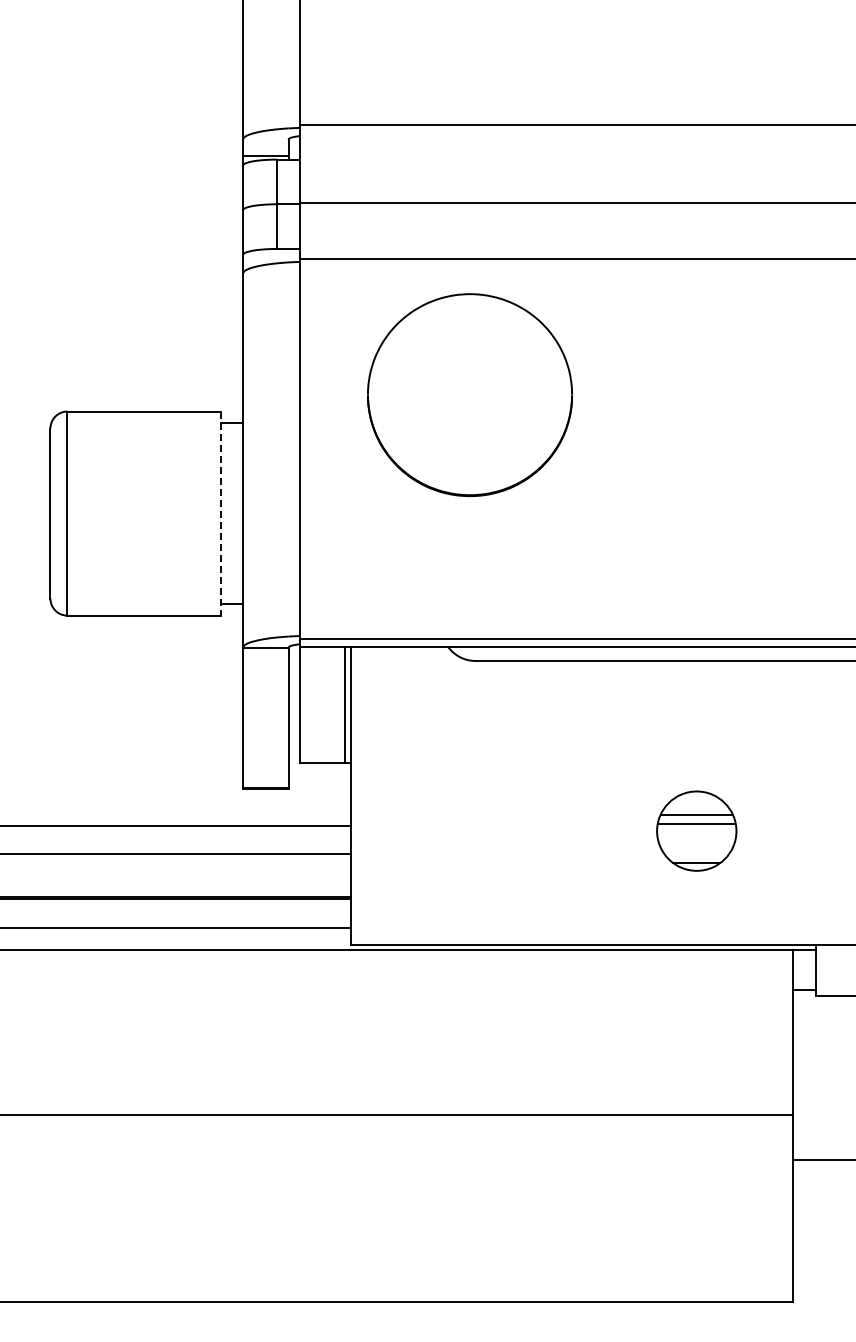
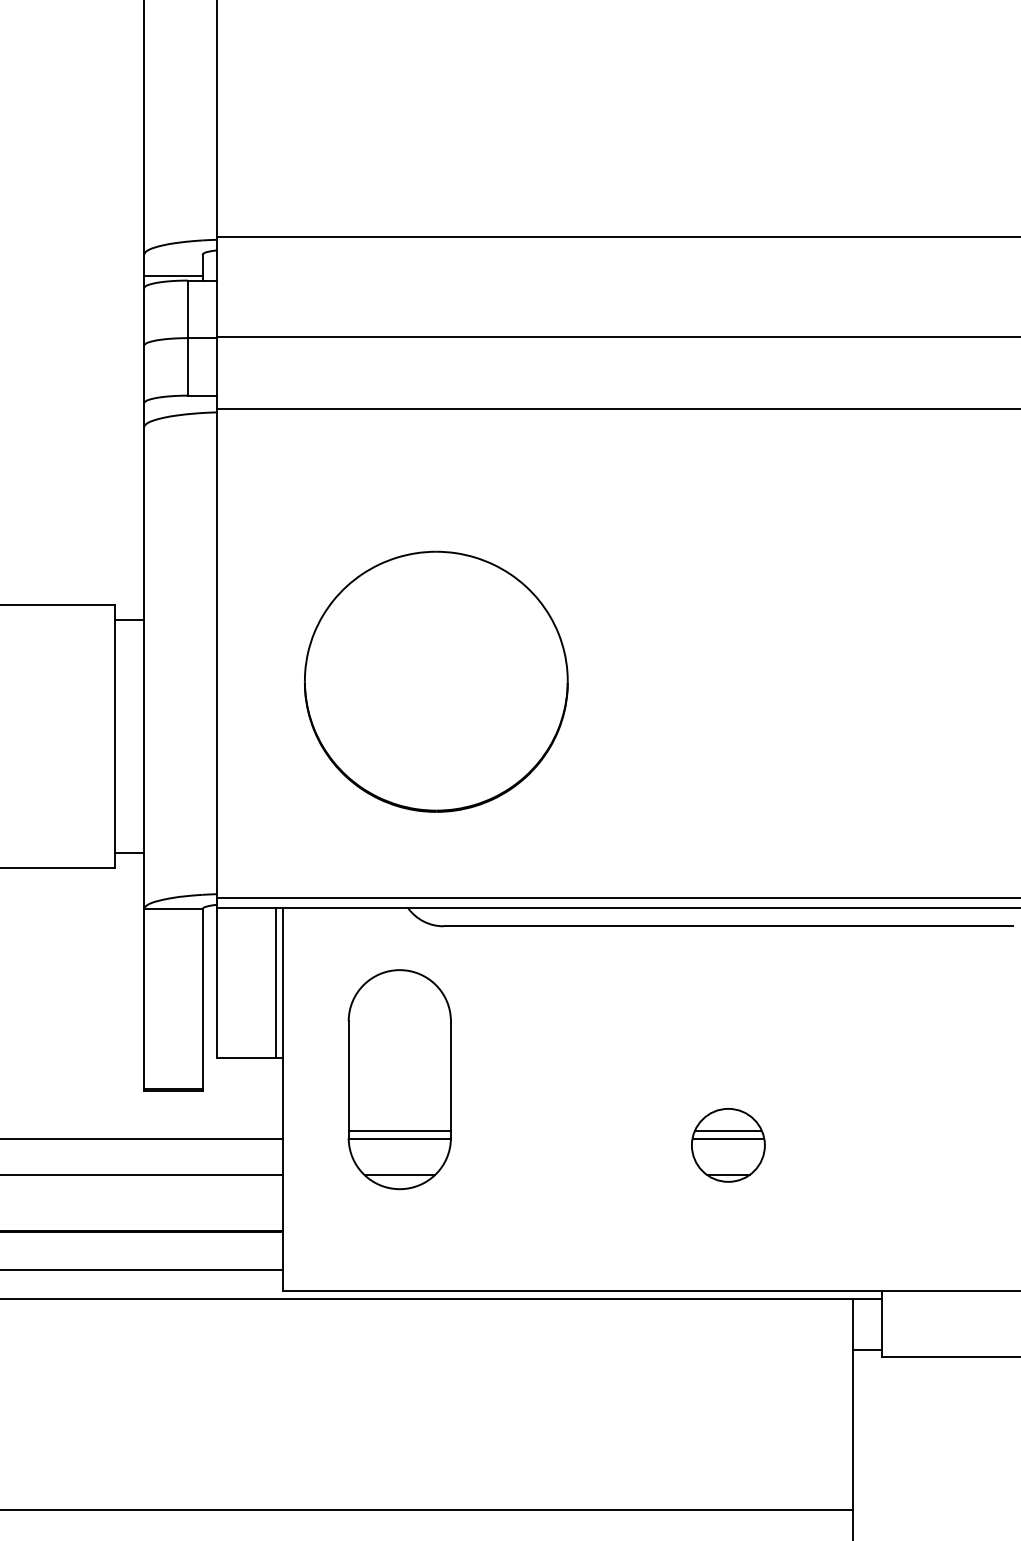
part: (469, 395) -> (435, 682), moved
line: (220, 514) -> (114, 737), dashed -> solid
part: (441, 779) -> (399, 1078), added
part: (696, 830) -> (727, 1144), size x0.71

